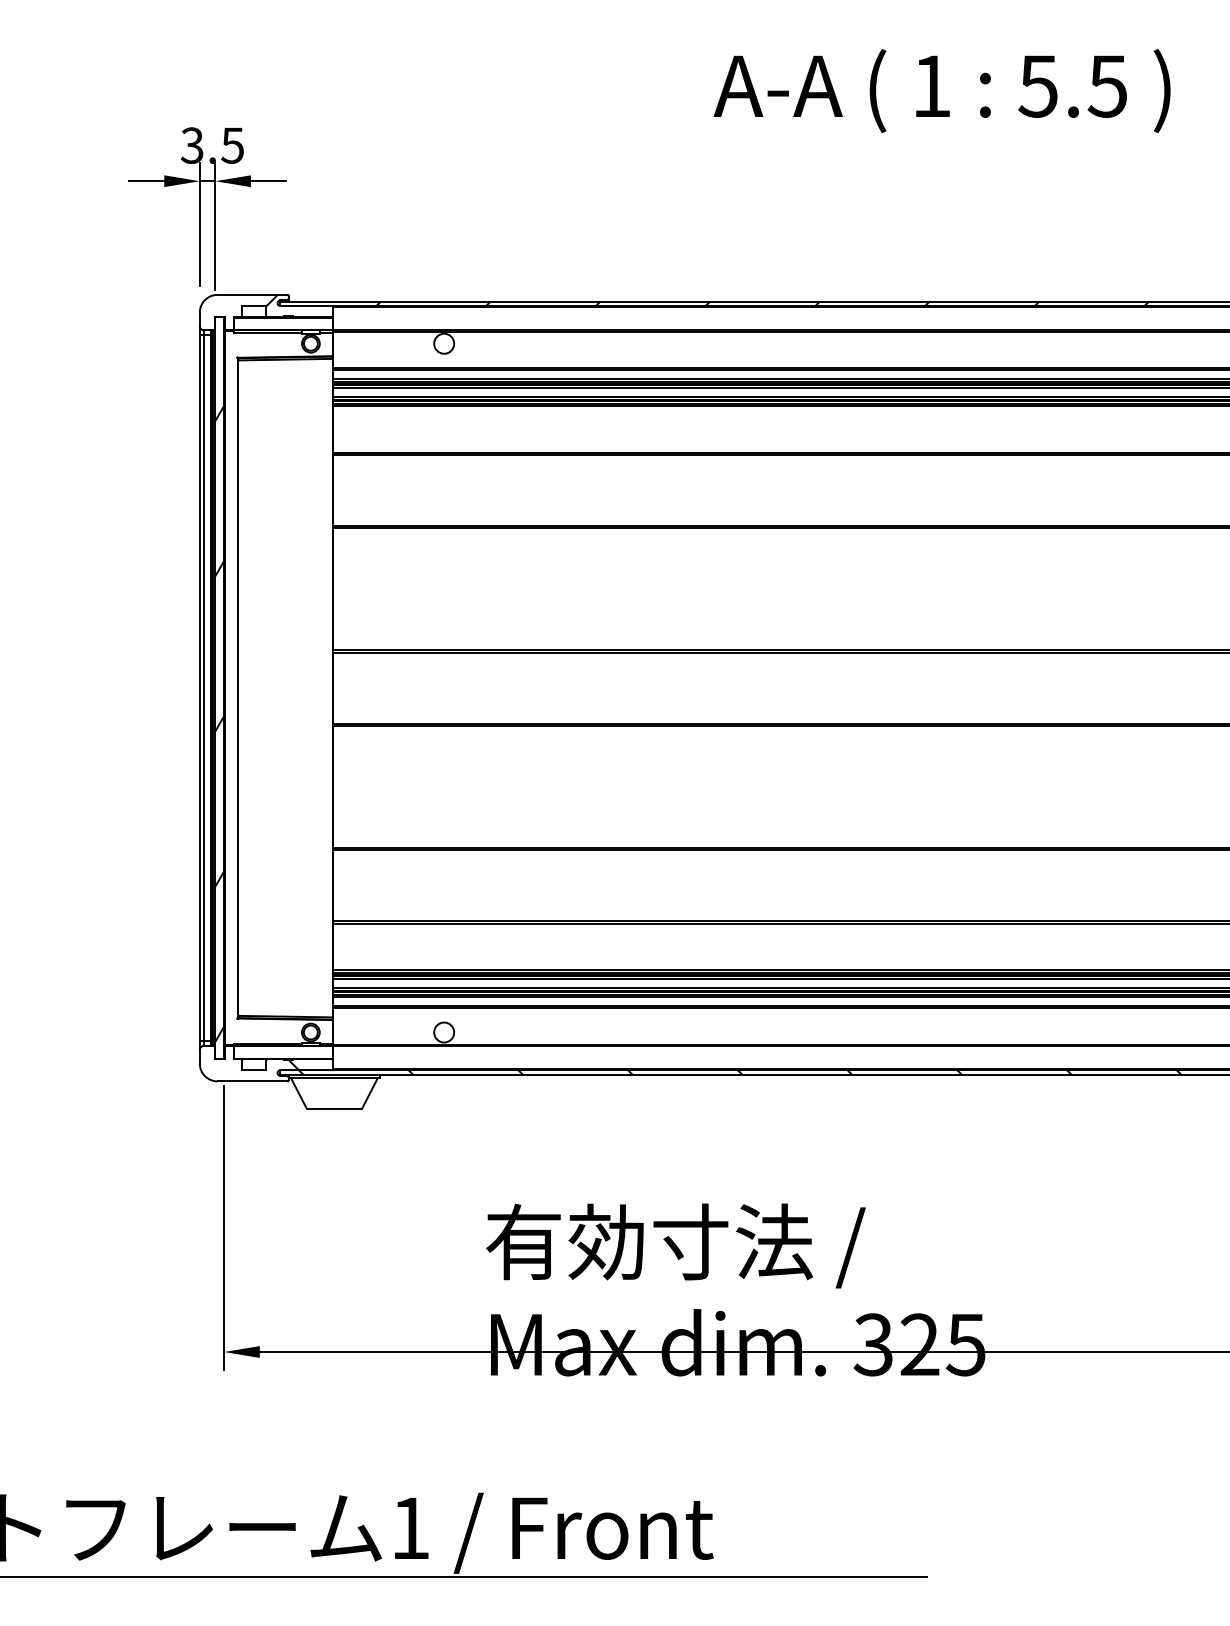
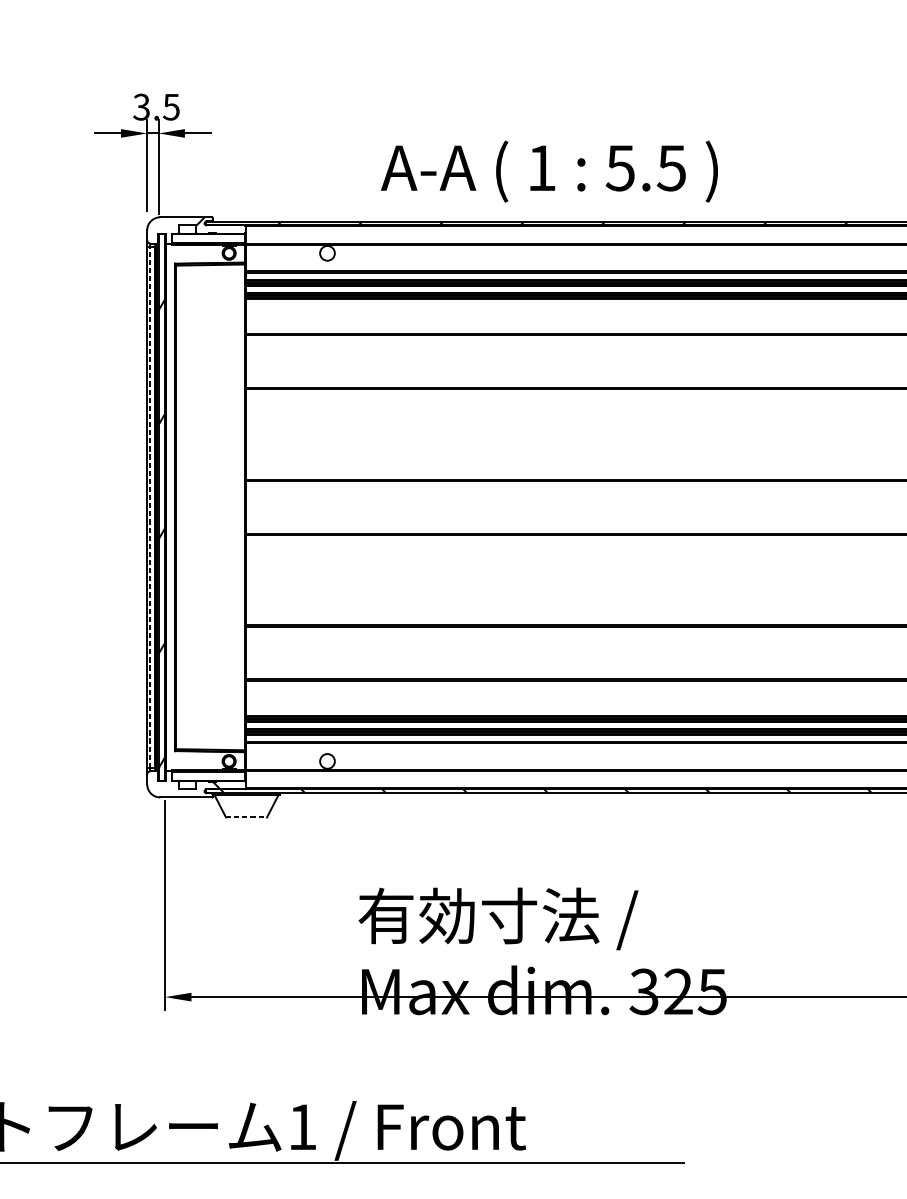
text: (941, 90) -> (549, 171), moved
line: (204, 687) -> (150, 506), solid -> dashed
line: (334, 1108) -> (246, 817), solid -> dashed

